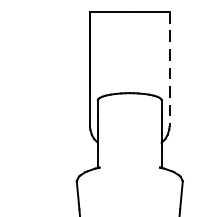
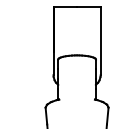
line: (169, 69) -> (100, 41), dashed -> solid

